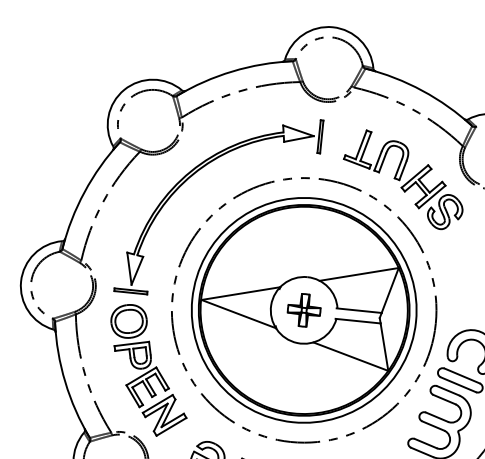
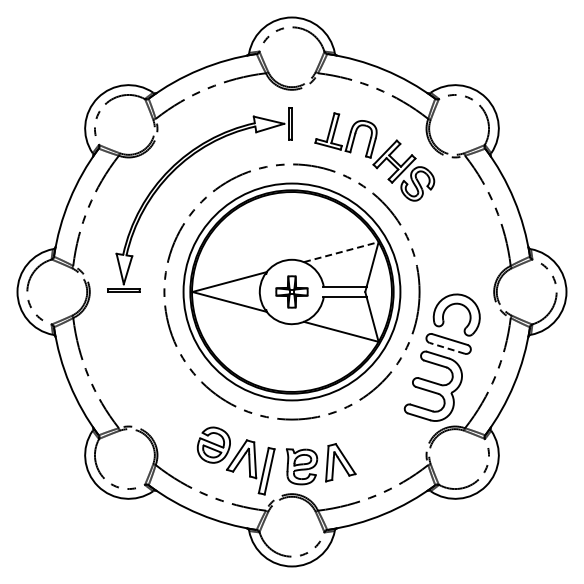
line: (359, 274) -> (341, 252), solid -> dashed
part: (148, 370) -> (148, 364), removed
line: (457, 384) -> (446, 348), solid -> dashed

